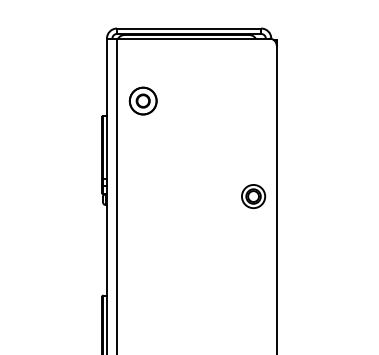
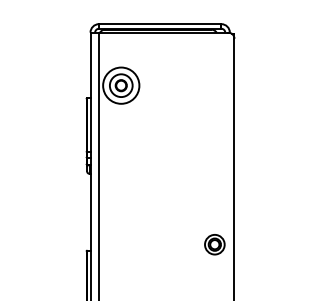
circle: (142, 100) -> (120, 85), size x1.6
part: (253, 196) -> (214, 244), moved

